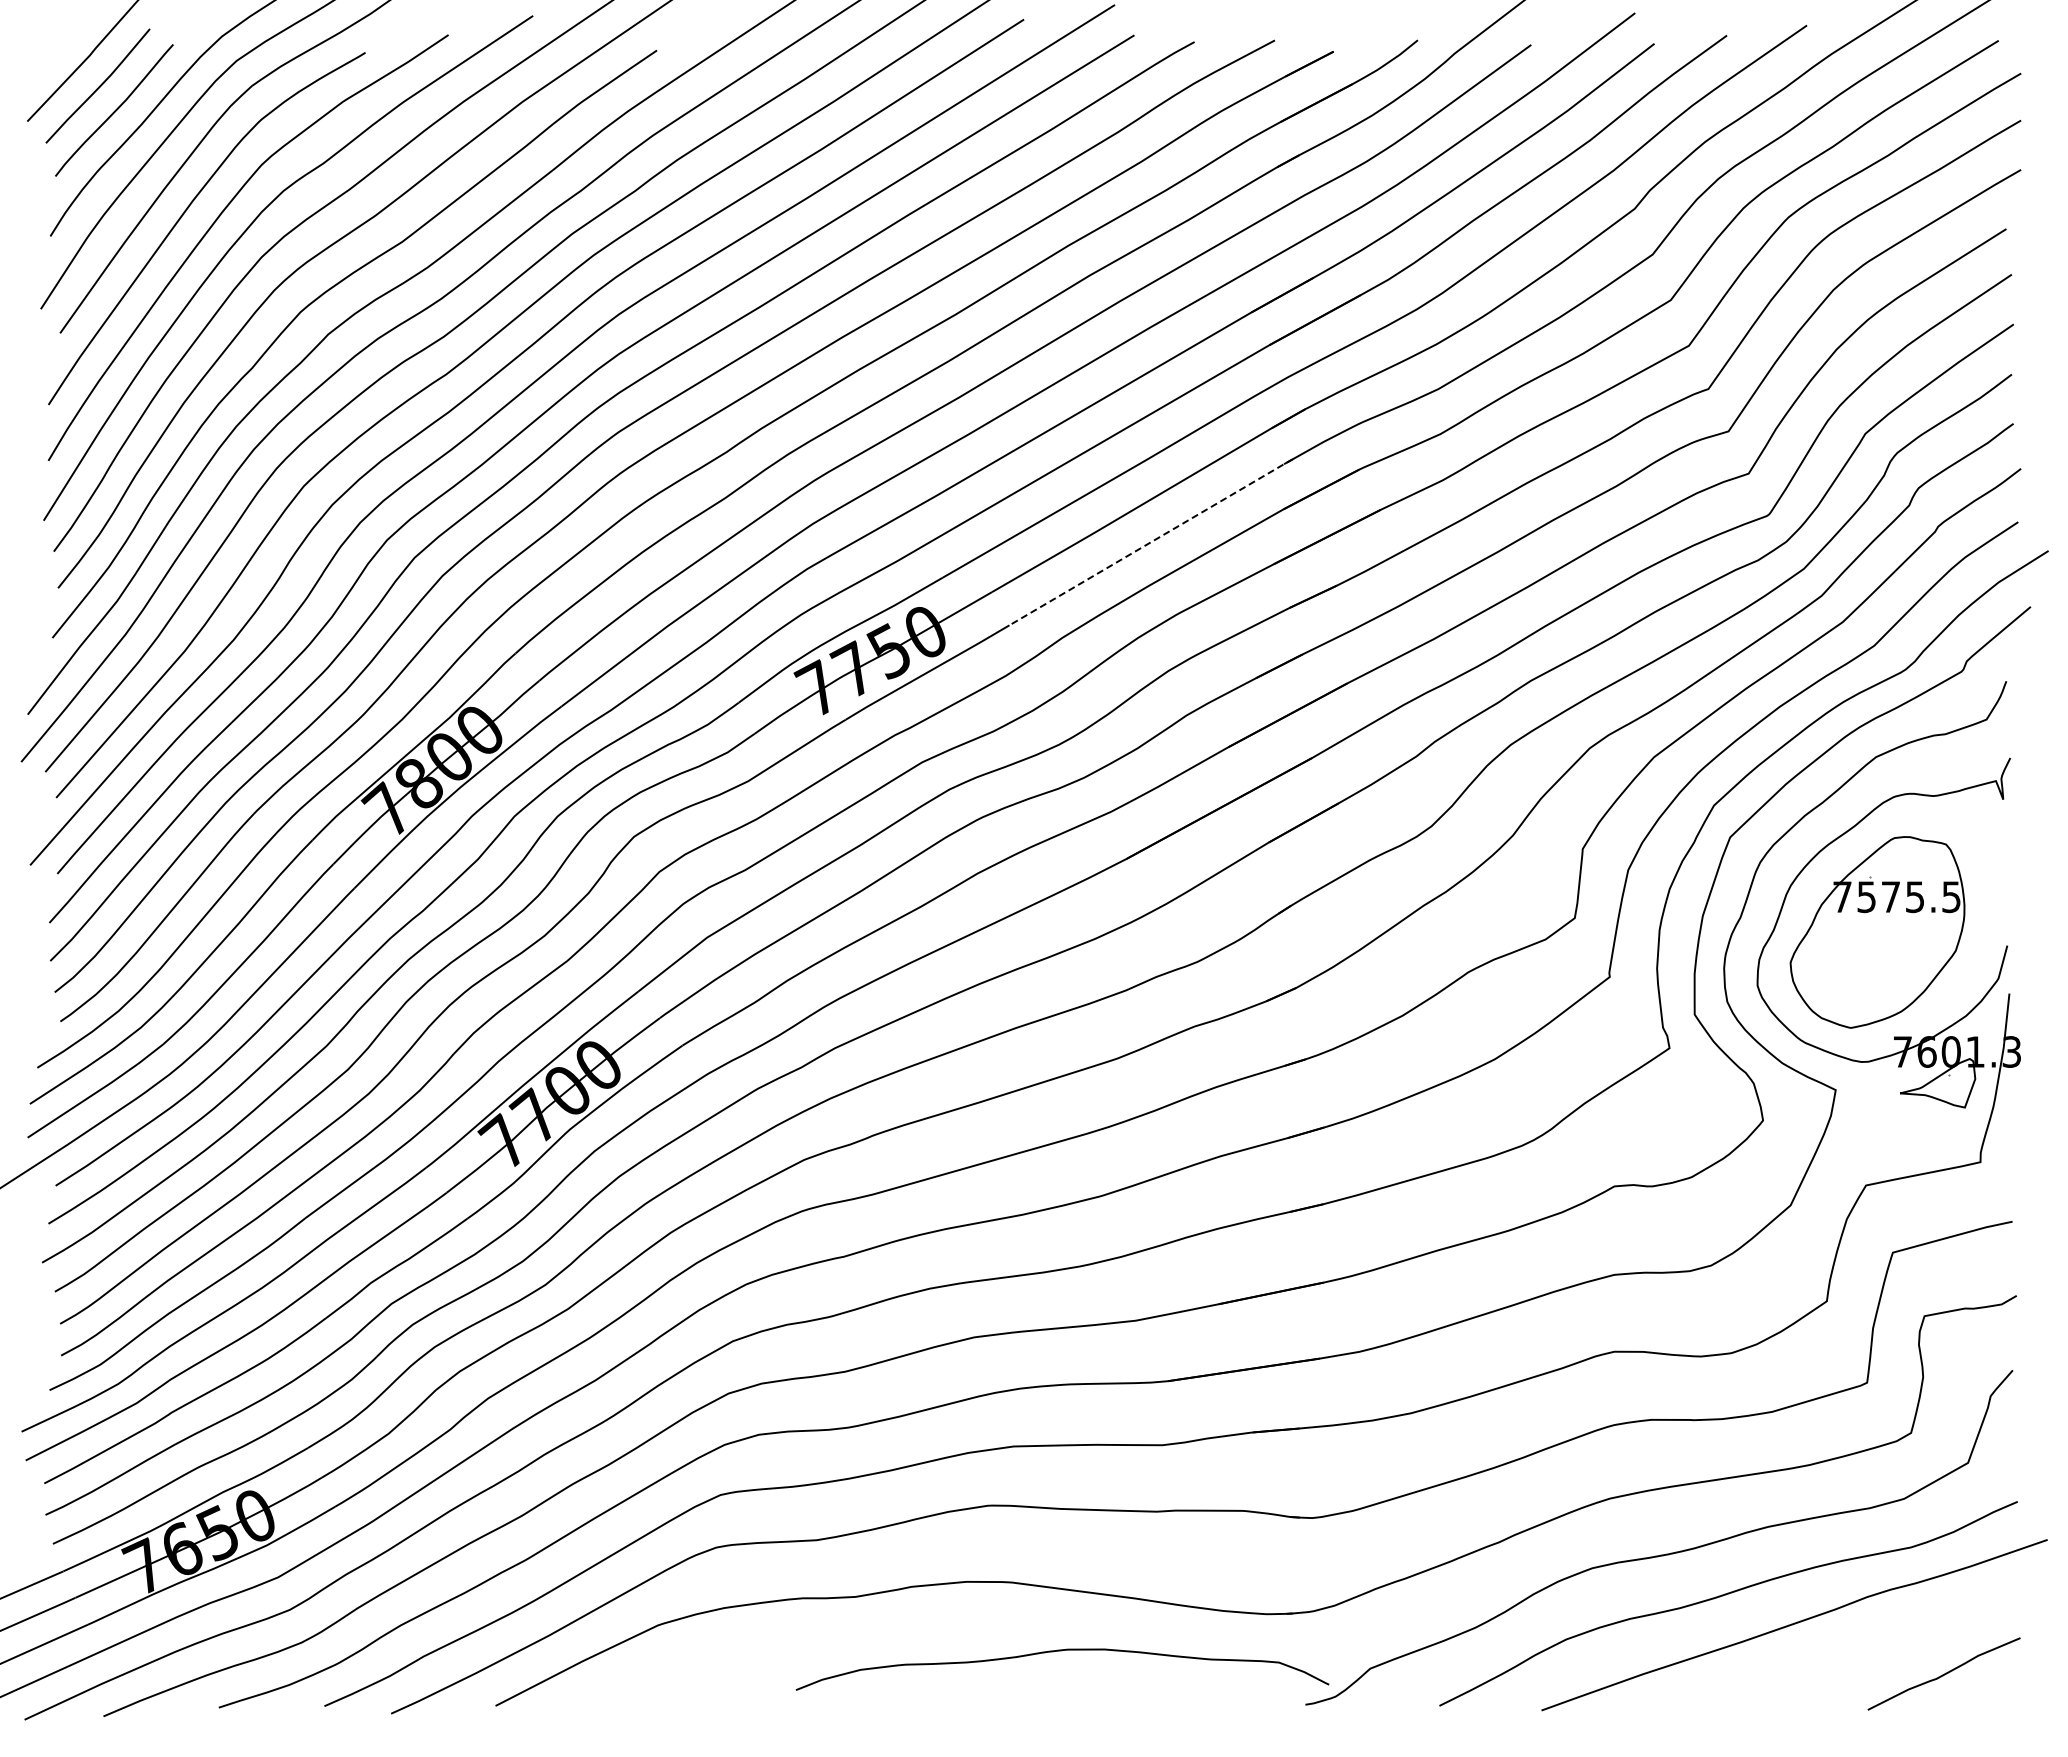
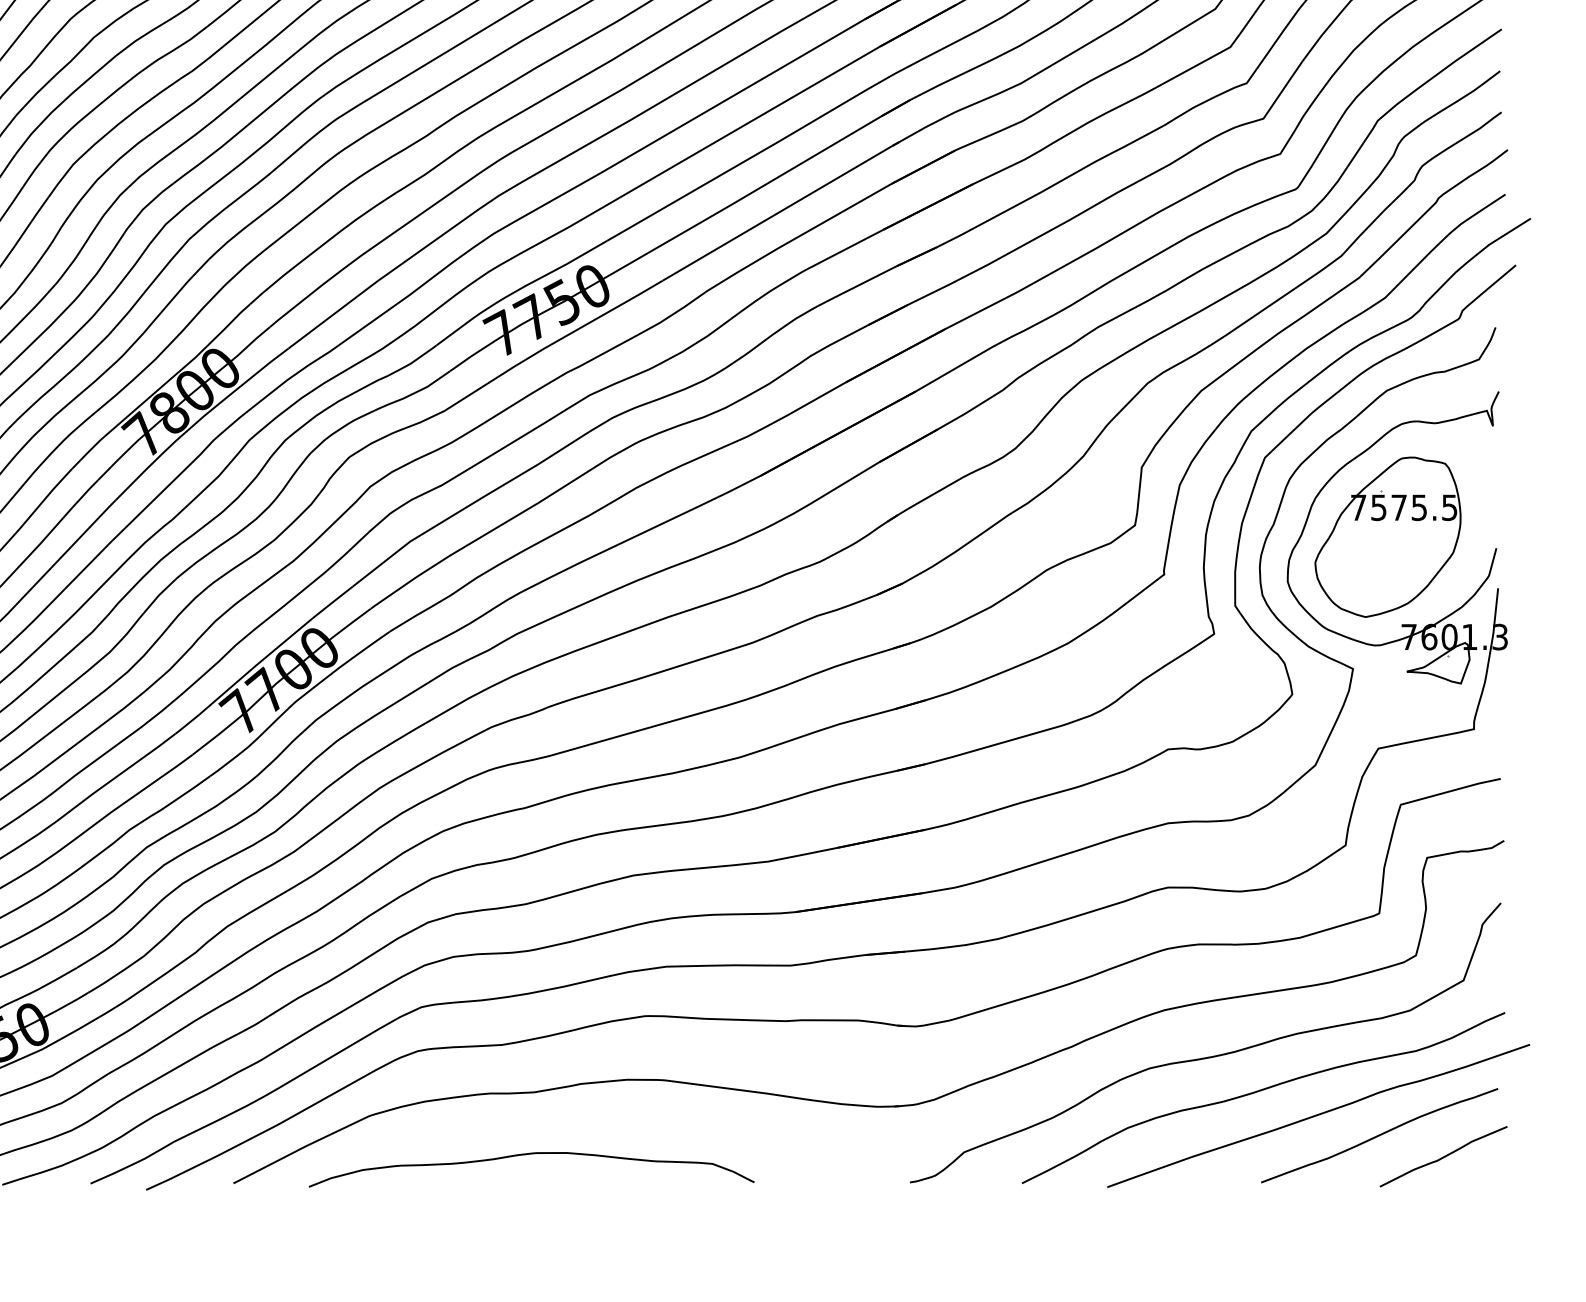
line: (1151, 542) -> (781, 211), dashed -> solid
curve: (1867, 1648) -> (1379, 1135), added
curve: (1062, 1651) -> (531, 1154), moved

